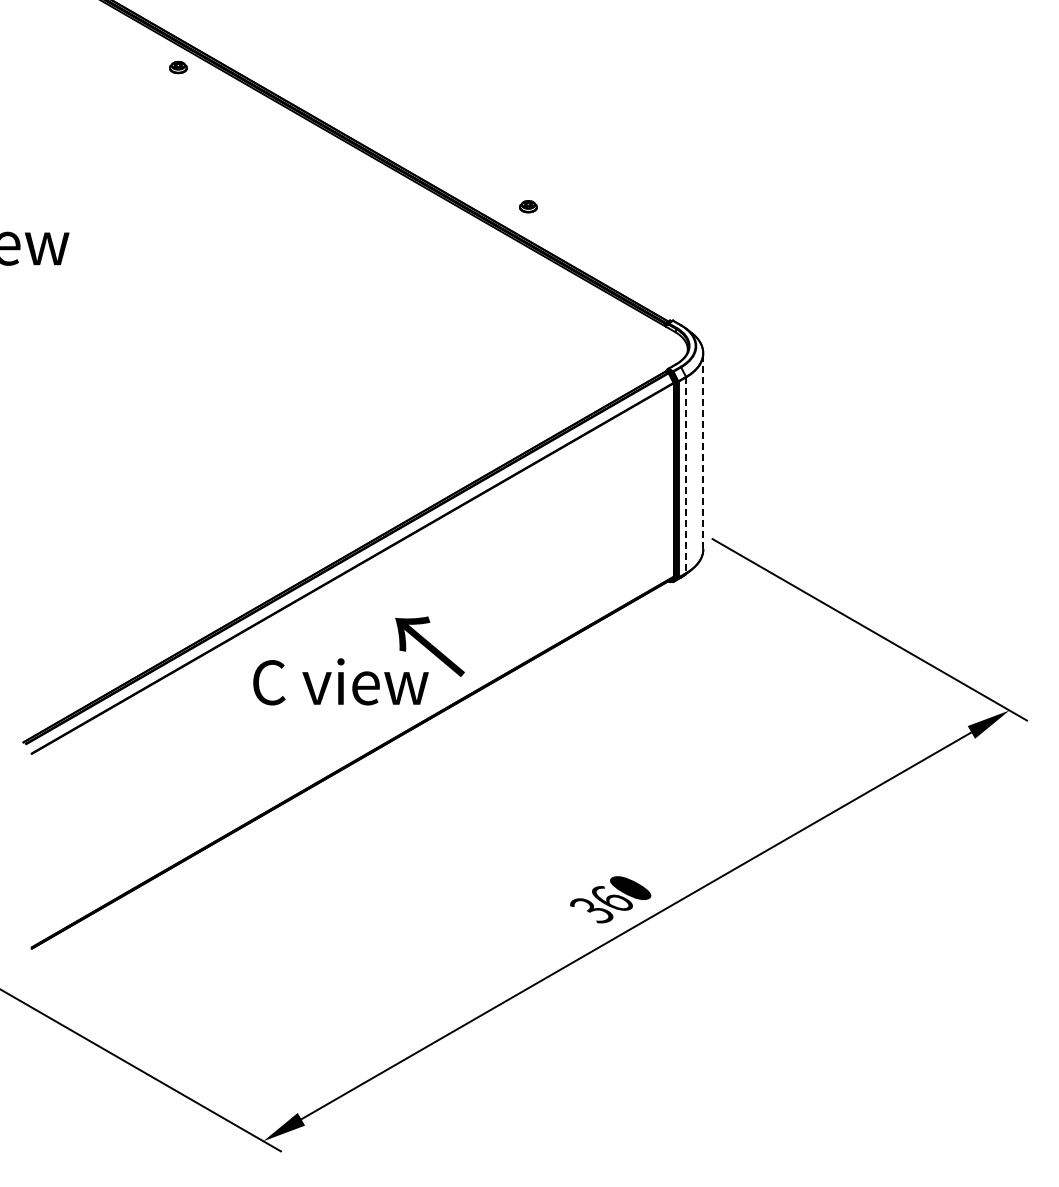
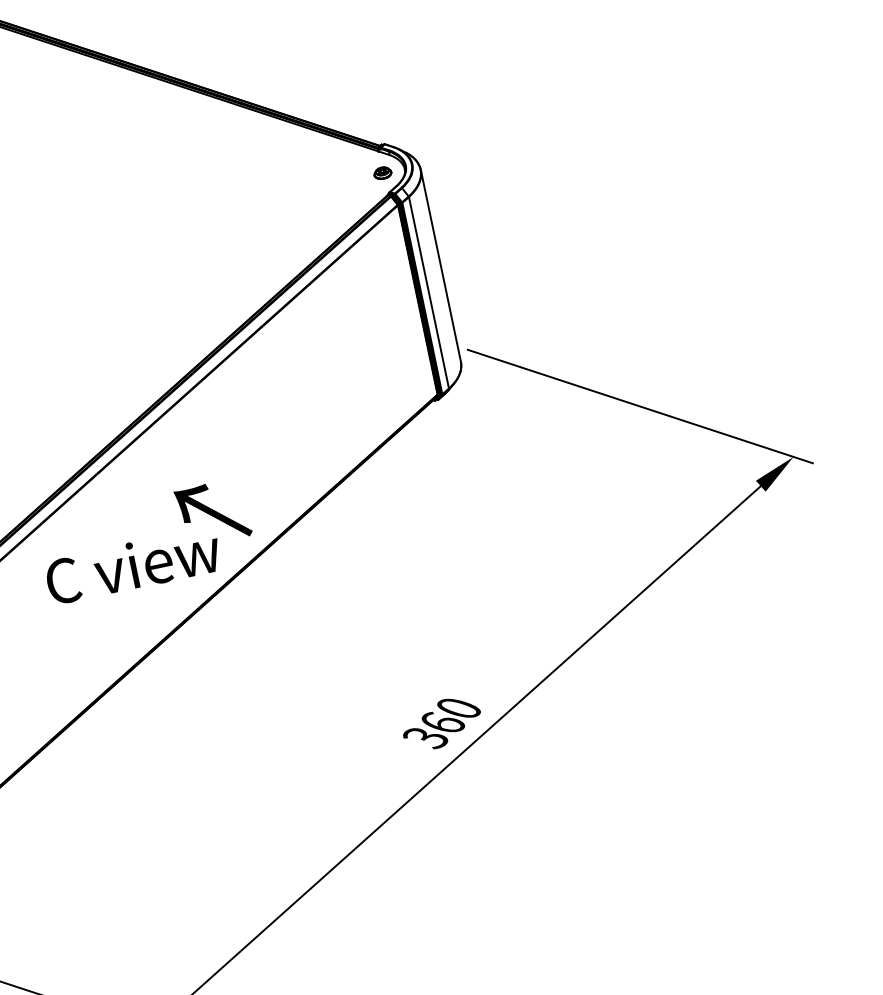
part: (528, 206) -> (382, 172), moved
line: (703, 451) -> (441, 265), dashed -> solid
line: (686, 475) -> (429, 292), dashed -> solid

